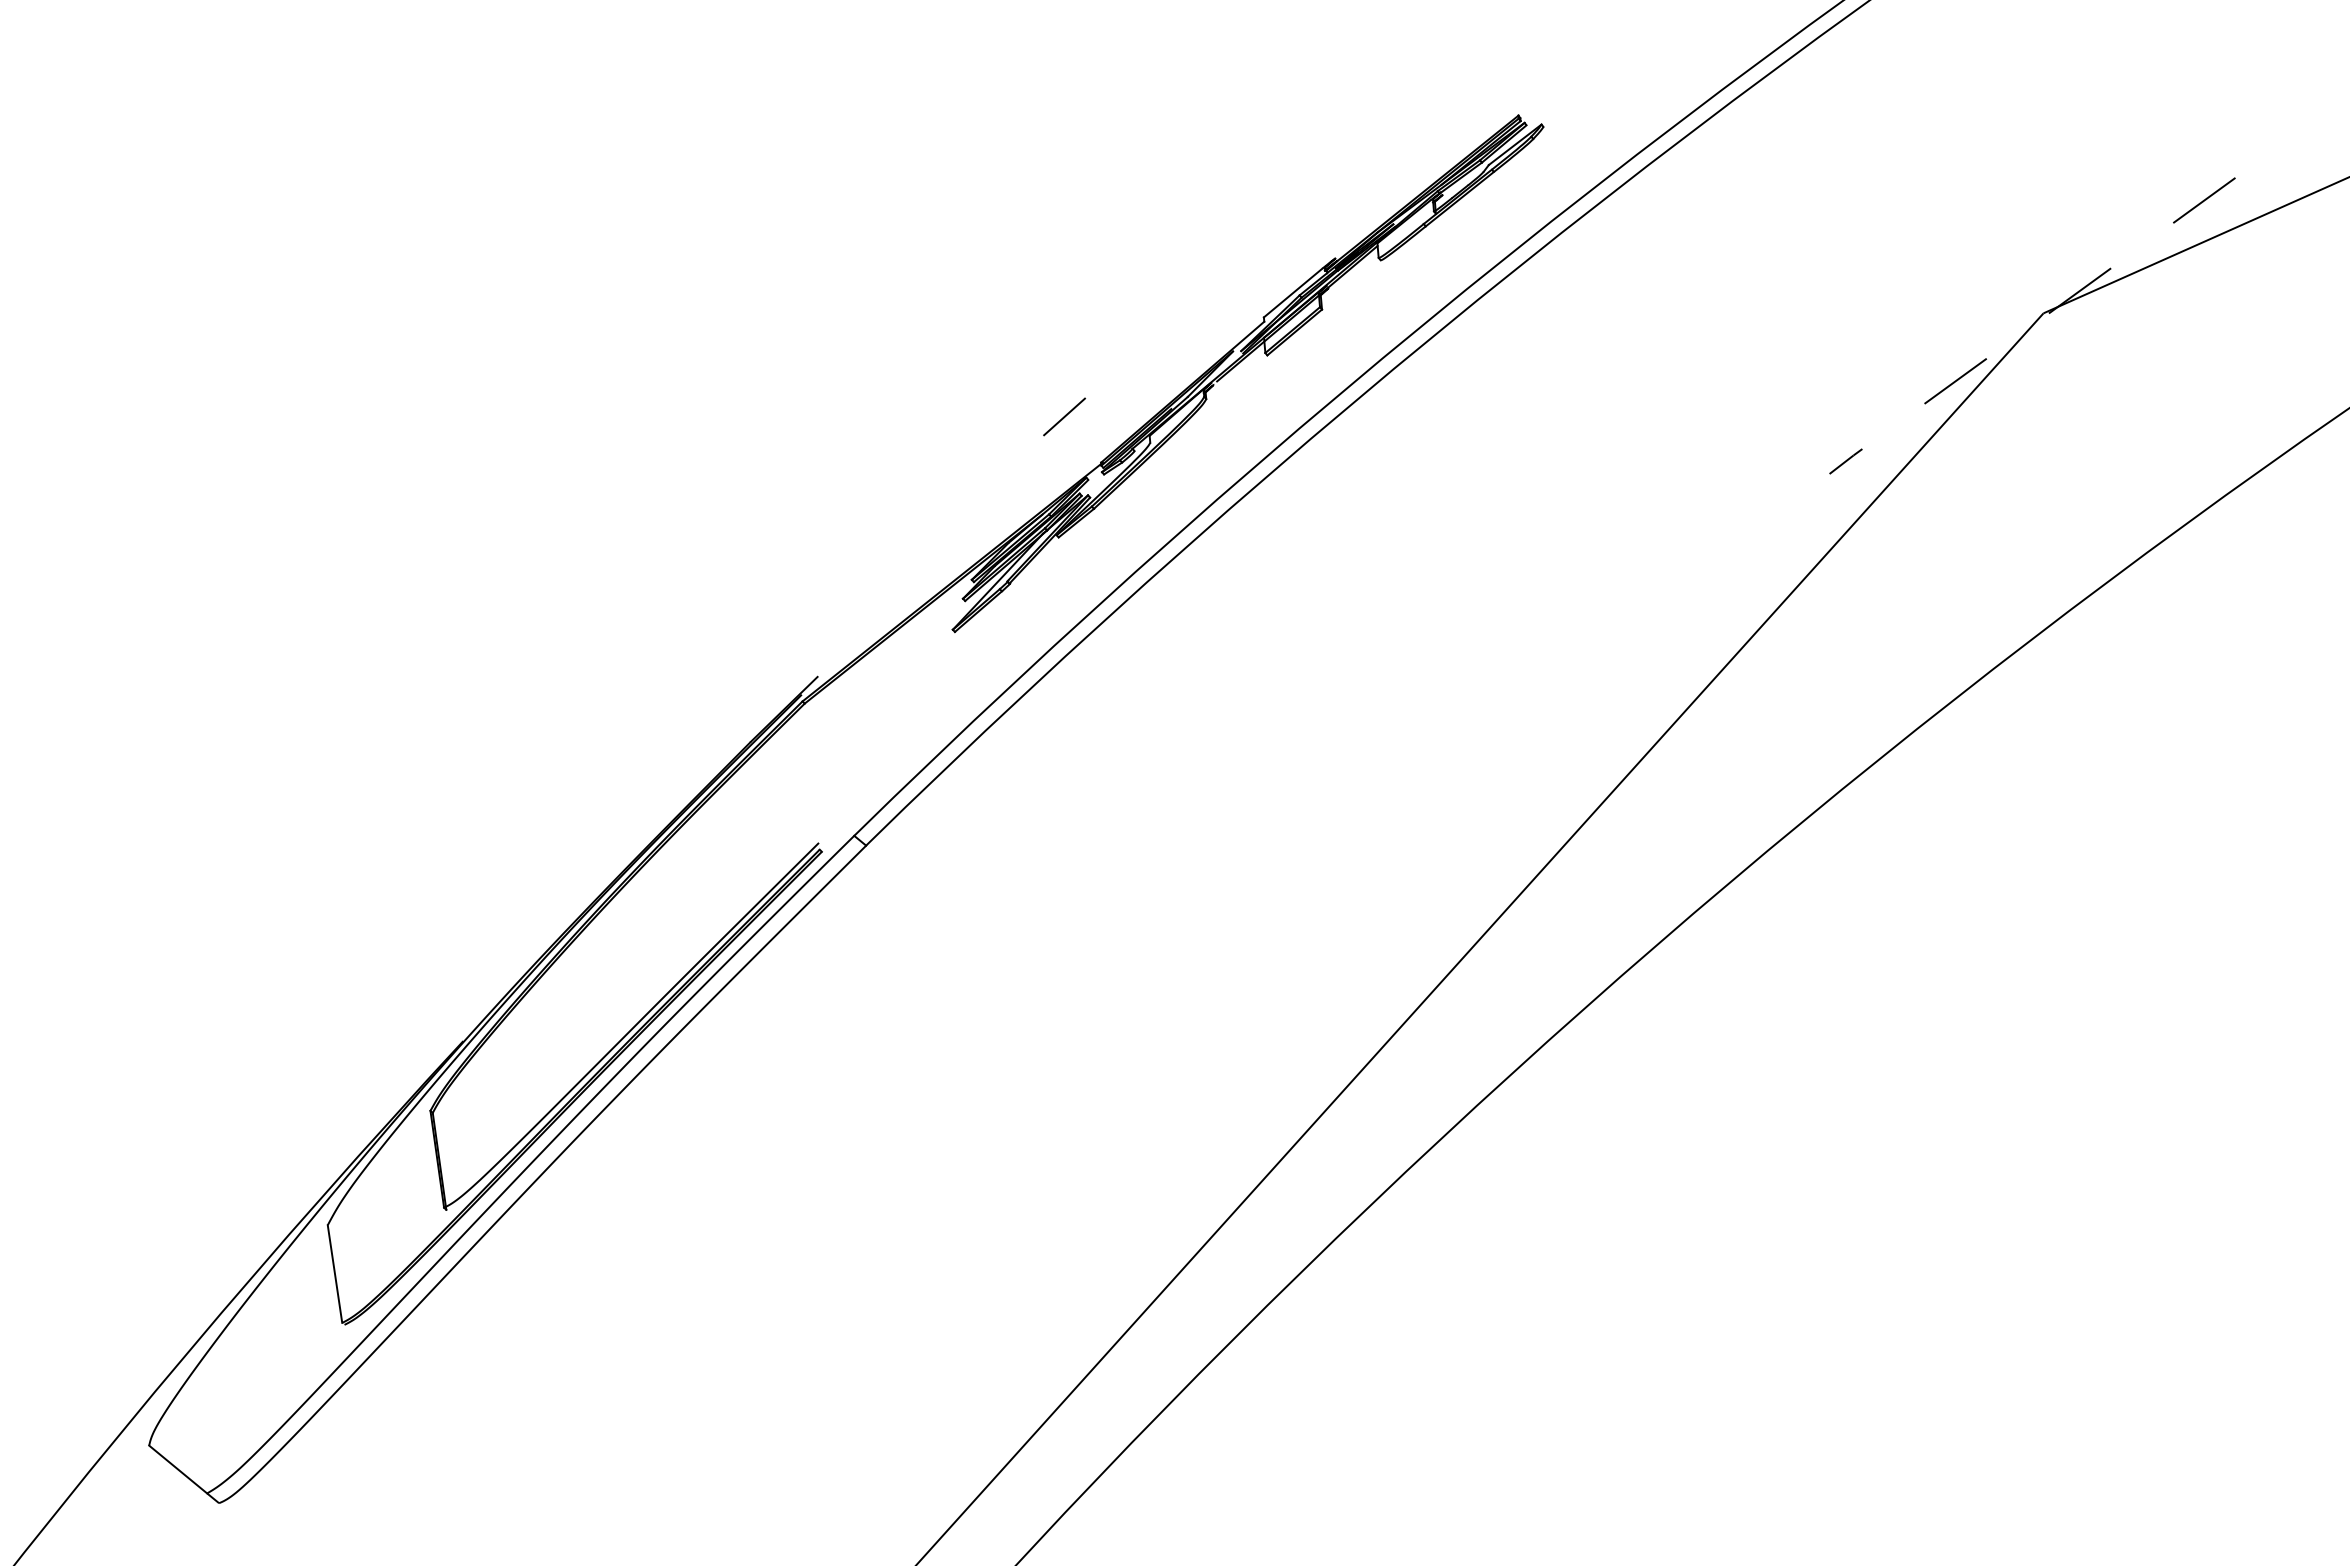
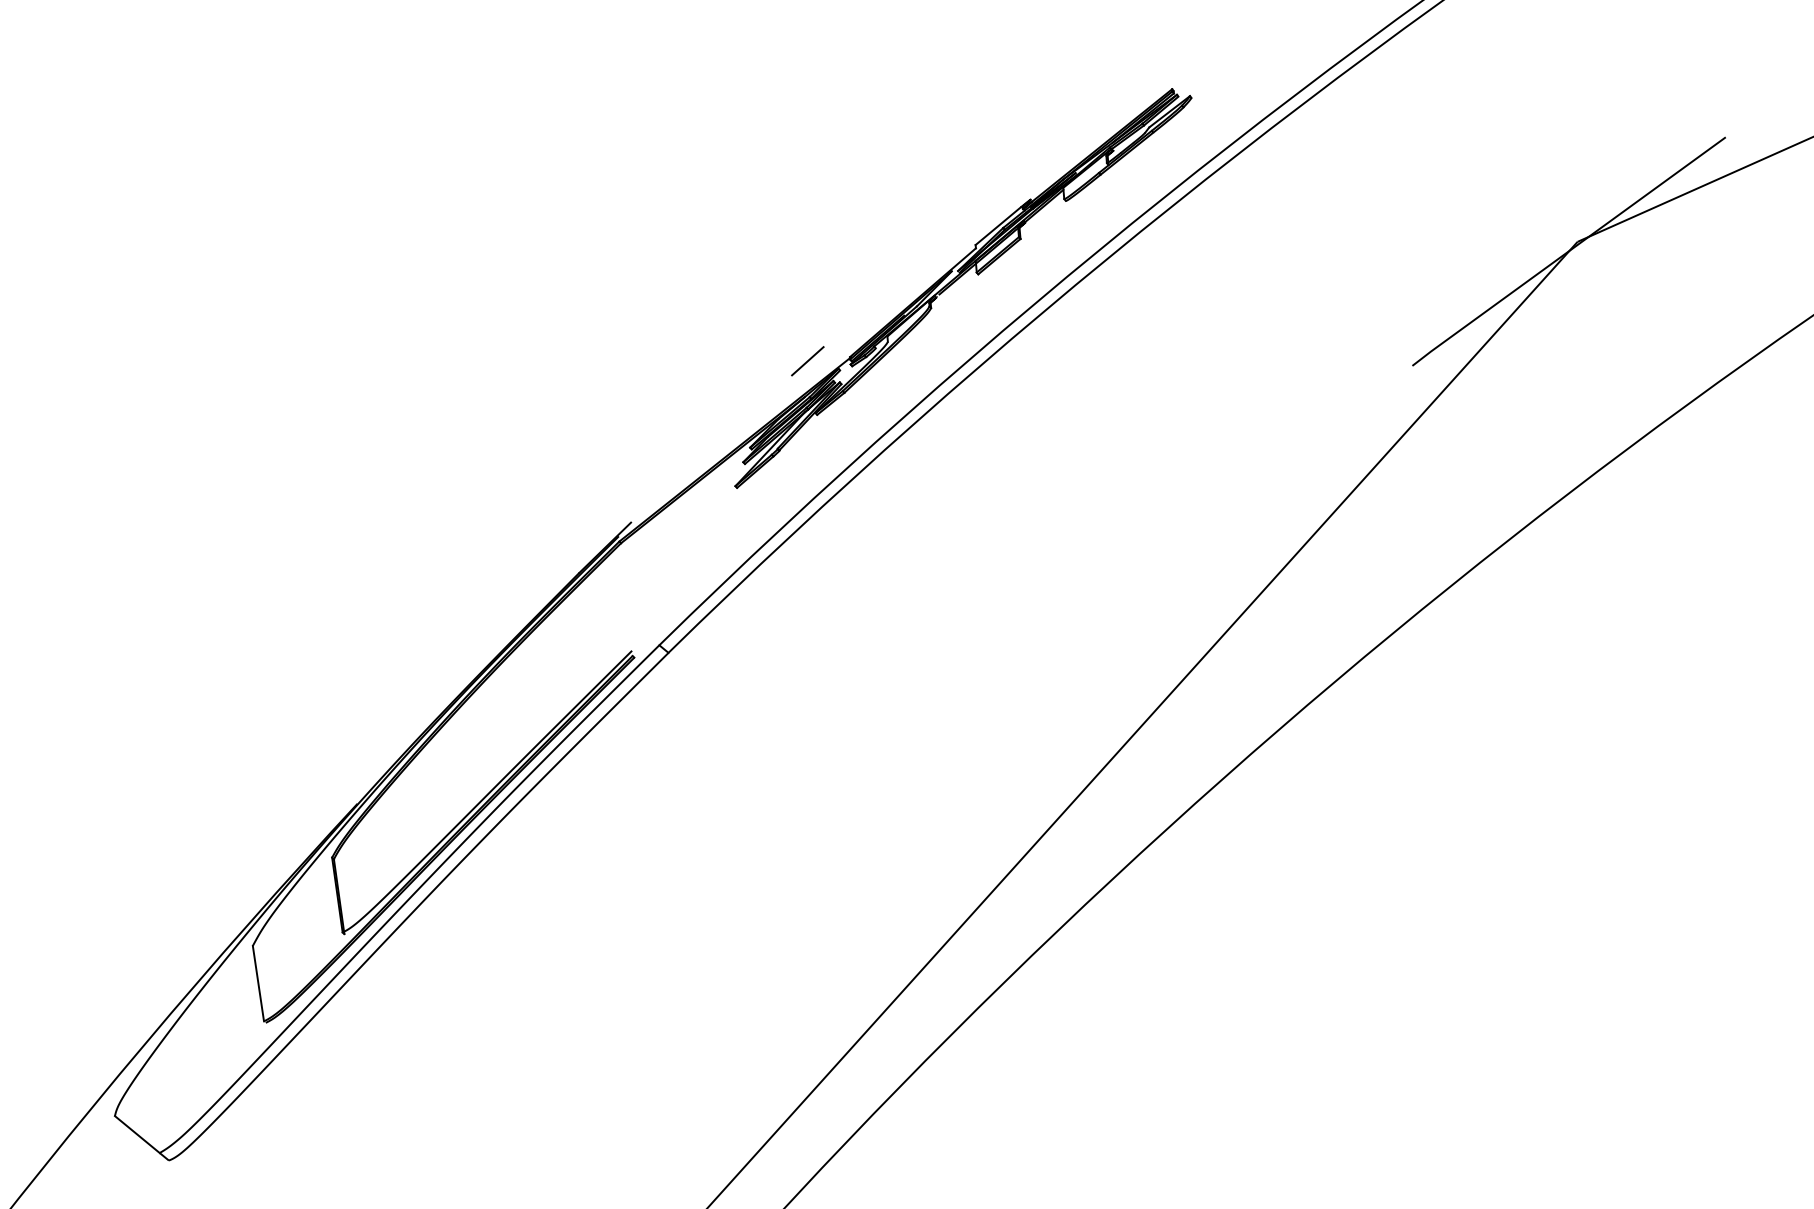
line: (2031, 326) -> (1568, 252), dashed -> solid
line: (1064, 416) -> (807, 360), moved

